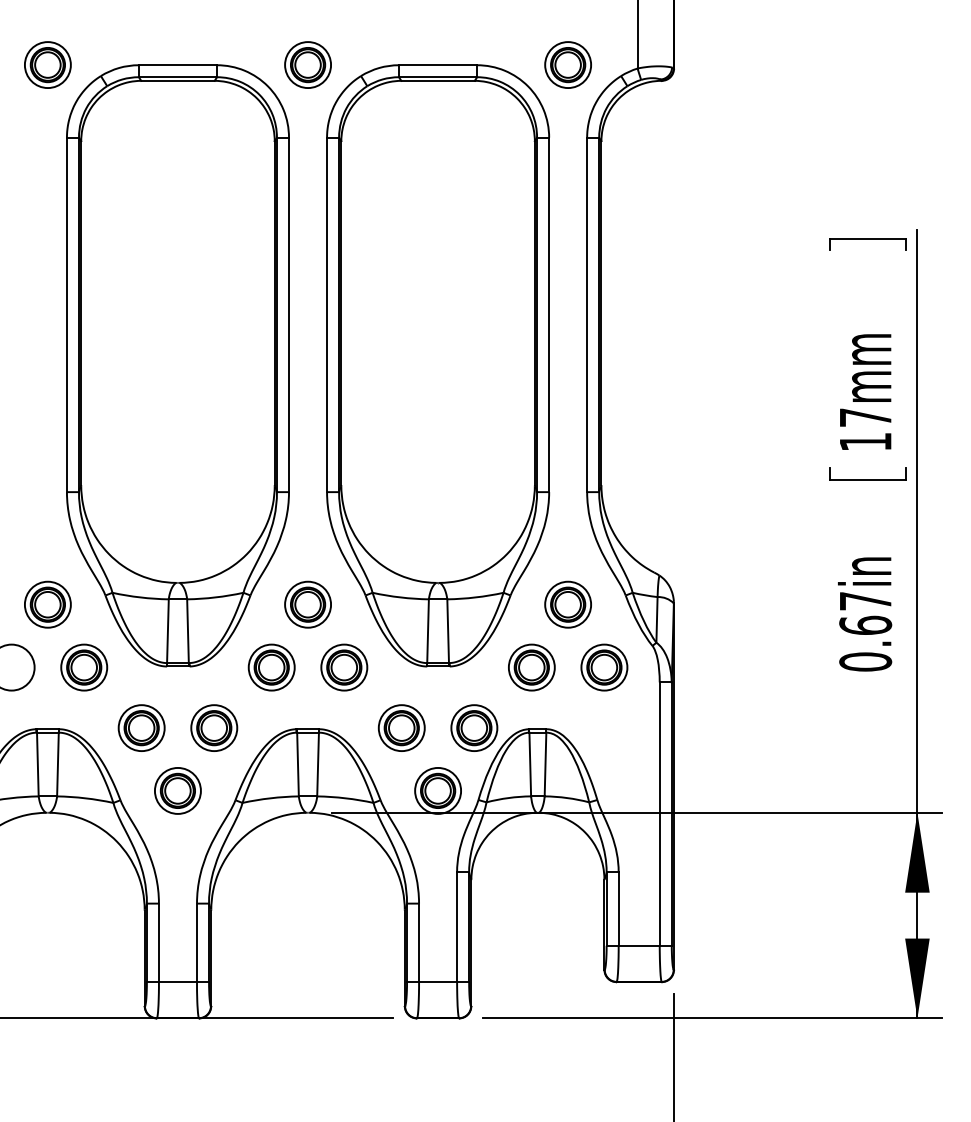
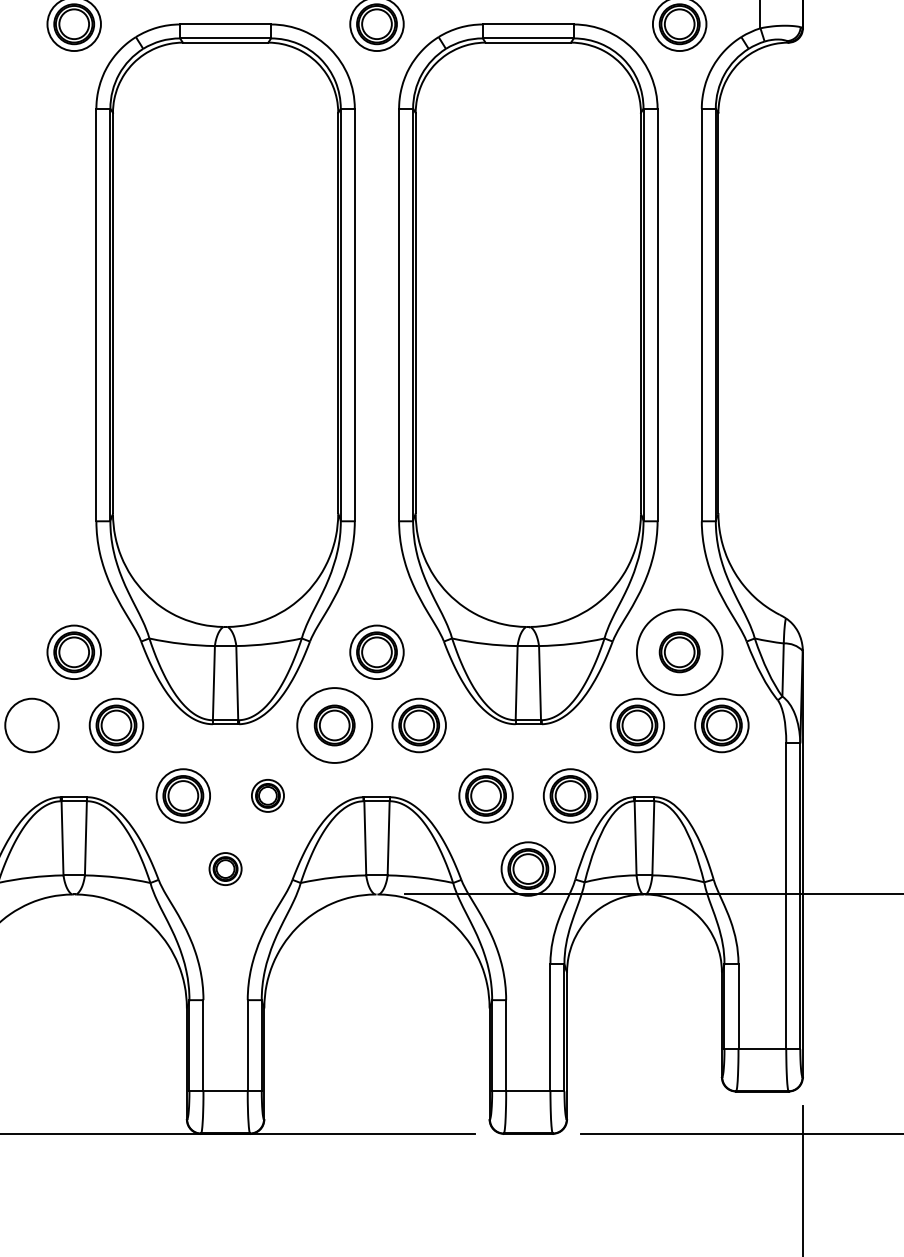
circle: (568, 604) -> (680, 652), size x1.6
circle: (271, 667) -> (334, 725), size x1.4
part: (214, 727) -> (268, 795), size x0.6
part: (177, 790) -> (225, 868), size x0.6

